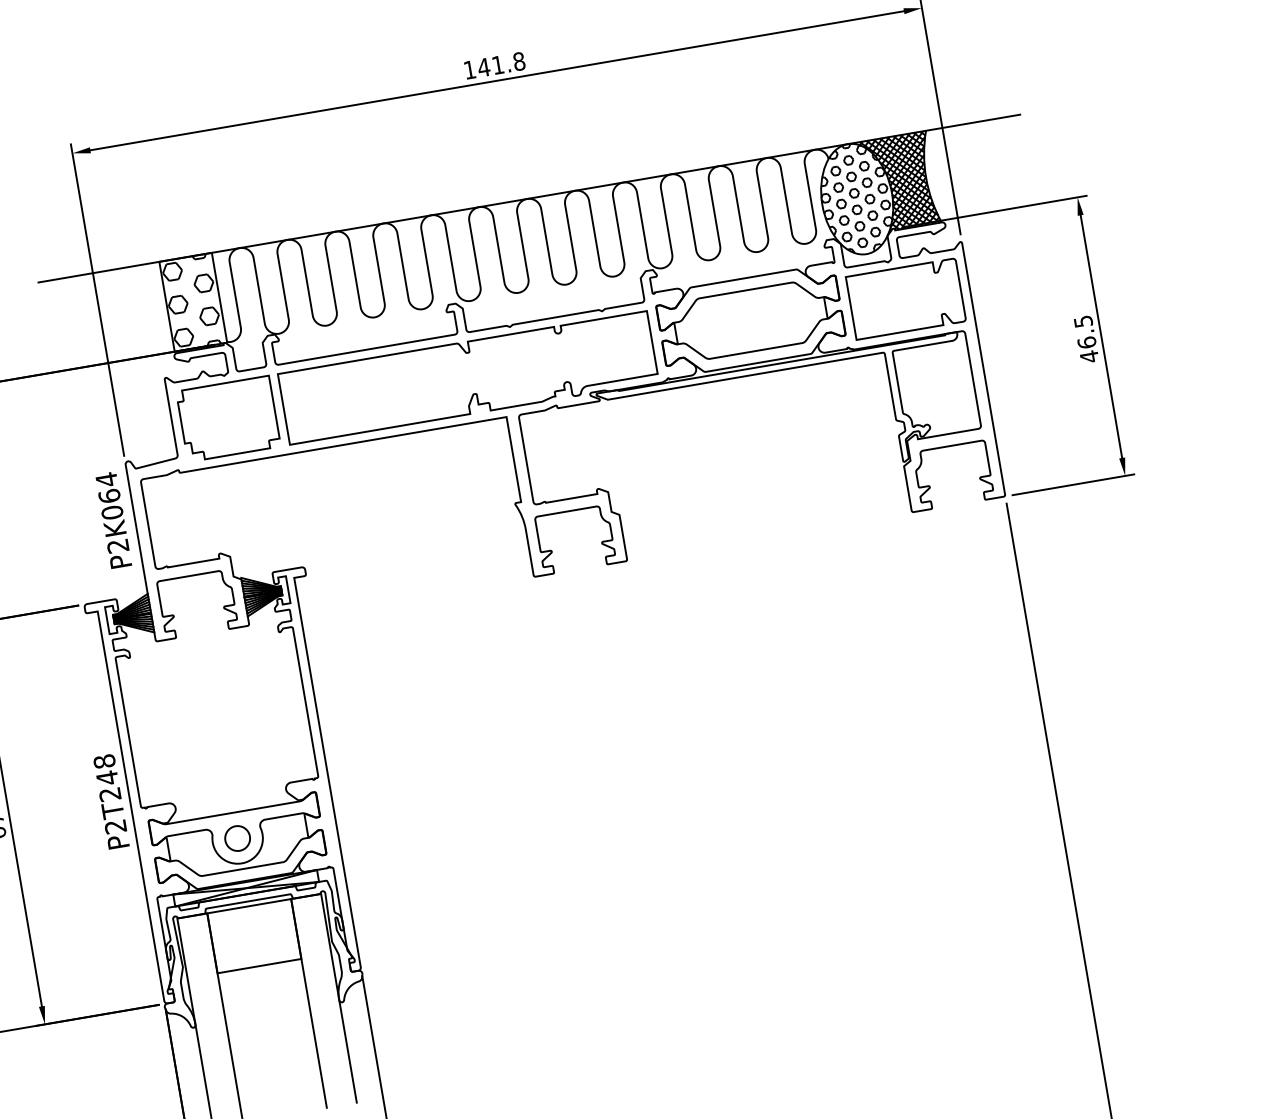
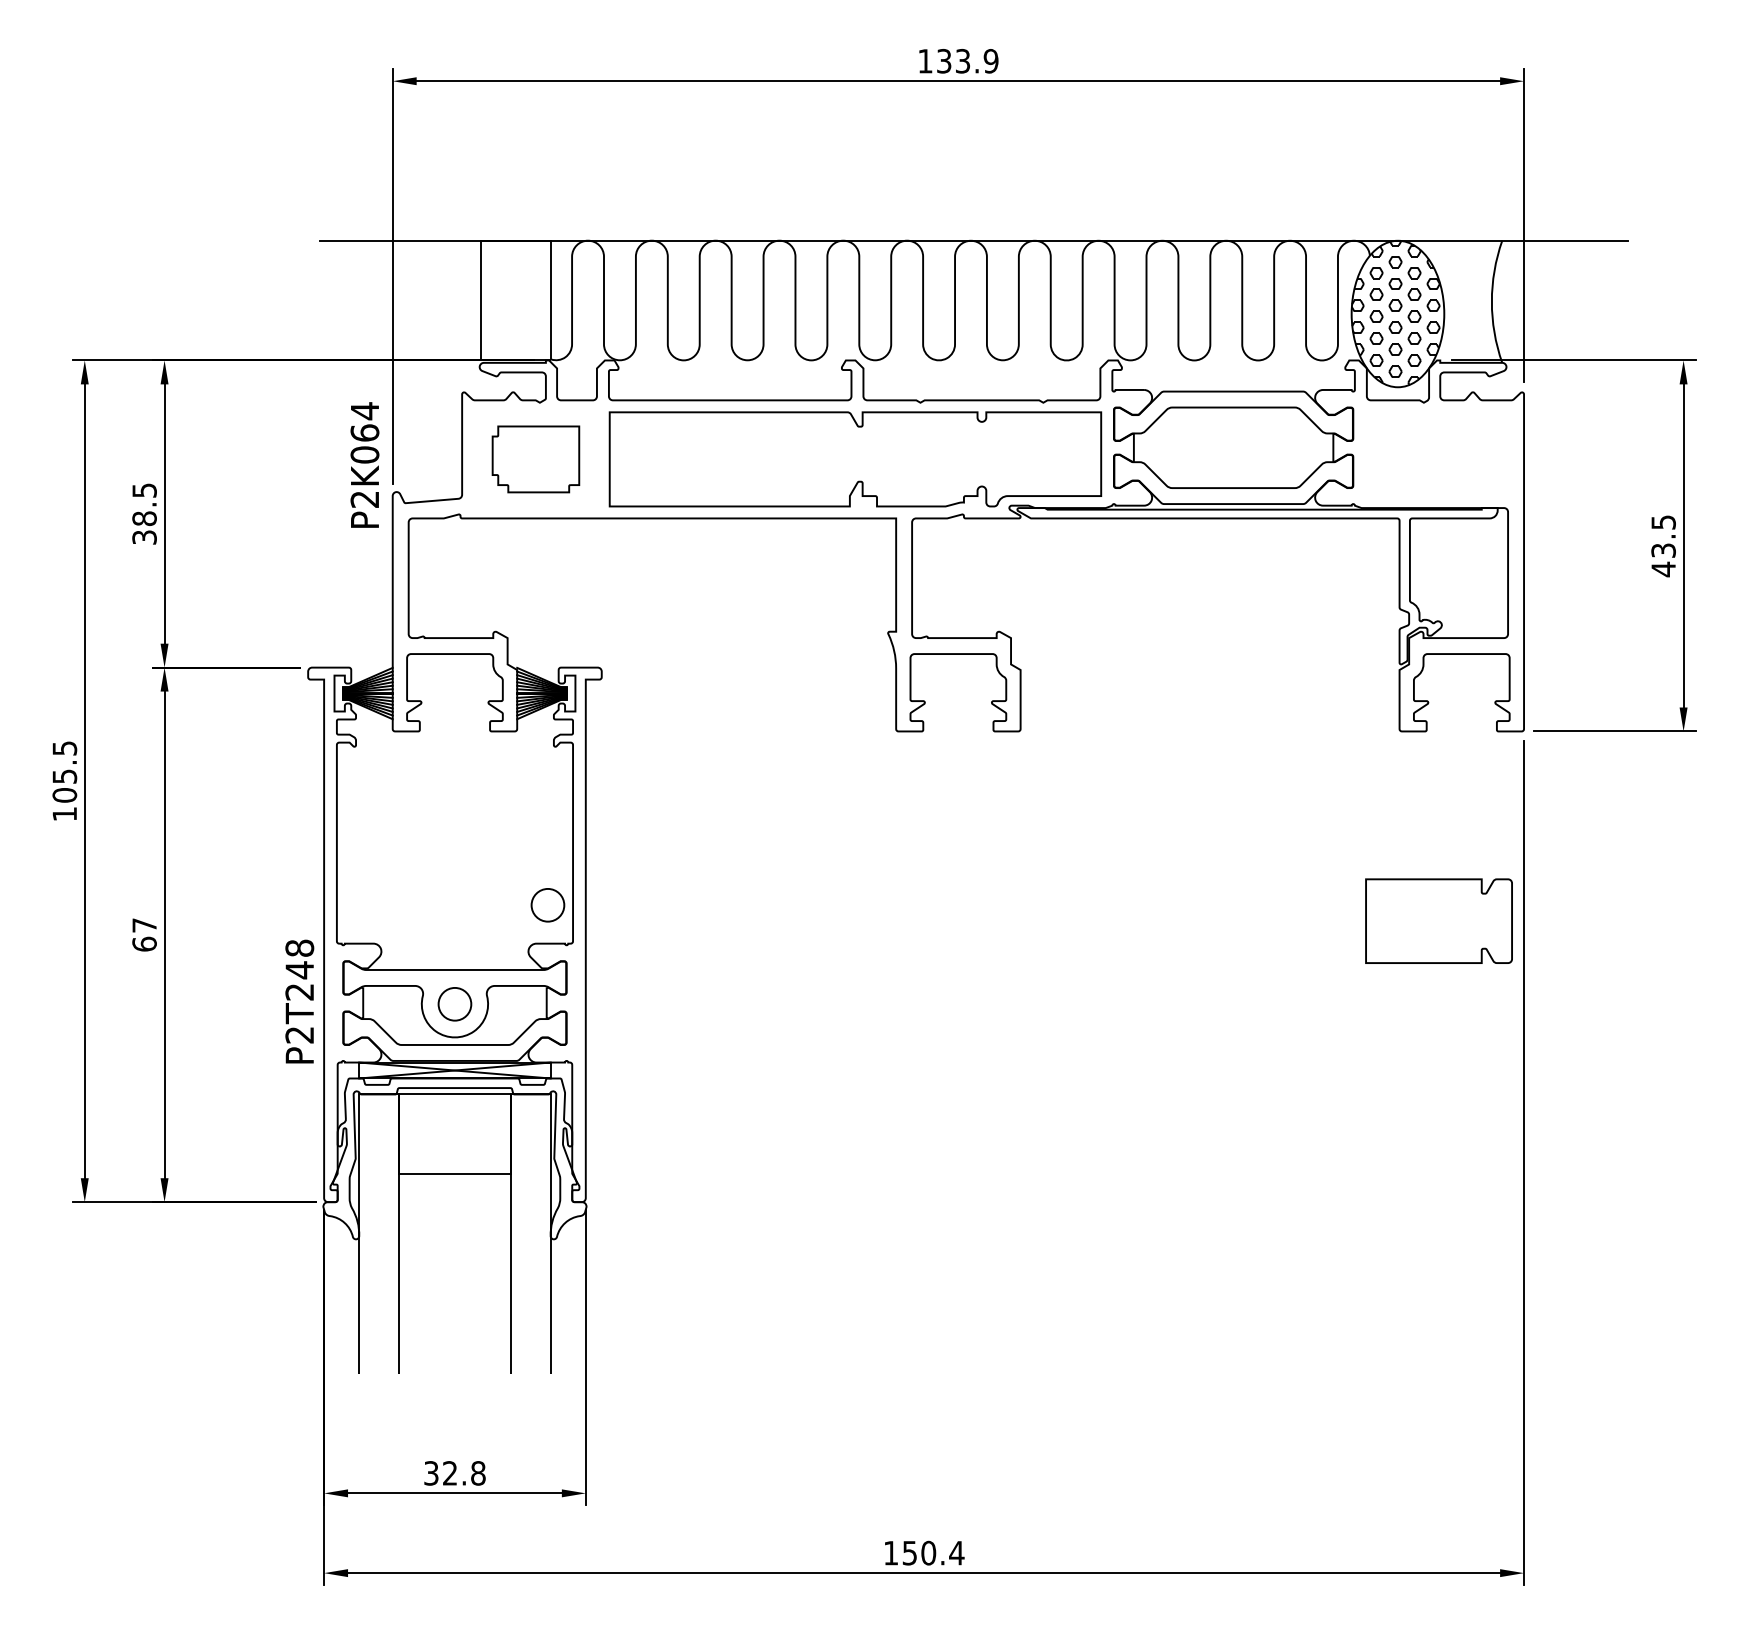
text: (501, 64) -> (967, 60), 141.8 -> 133.9
hatch: (895, 183) -> (1450, 302), removed
part: (905, 298) -> (1438, 920), moved
hatch: (192, 302) -> (514, 300), removed
text: (1086, 342) -> (1663, 550), 46.5 -> 43.5
part: (228, 419) -> (535, 459), size x0.7
text: (113, 519) -> (364, 464), moved
circle: (294, 752) -> (547, 905), added
text: (111, 801) -> (299, 1001), moved

